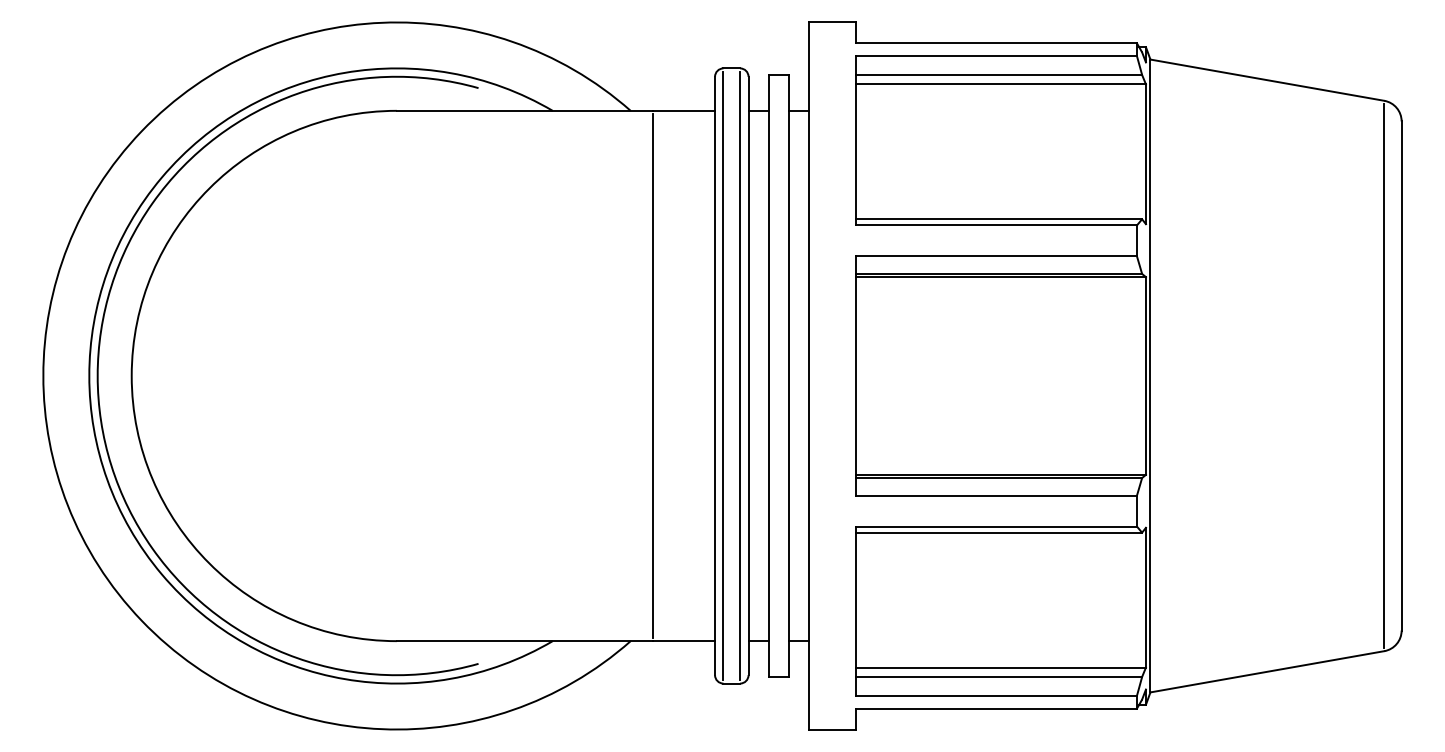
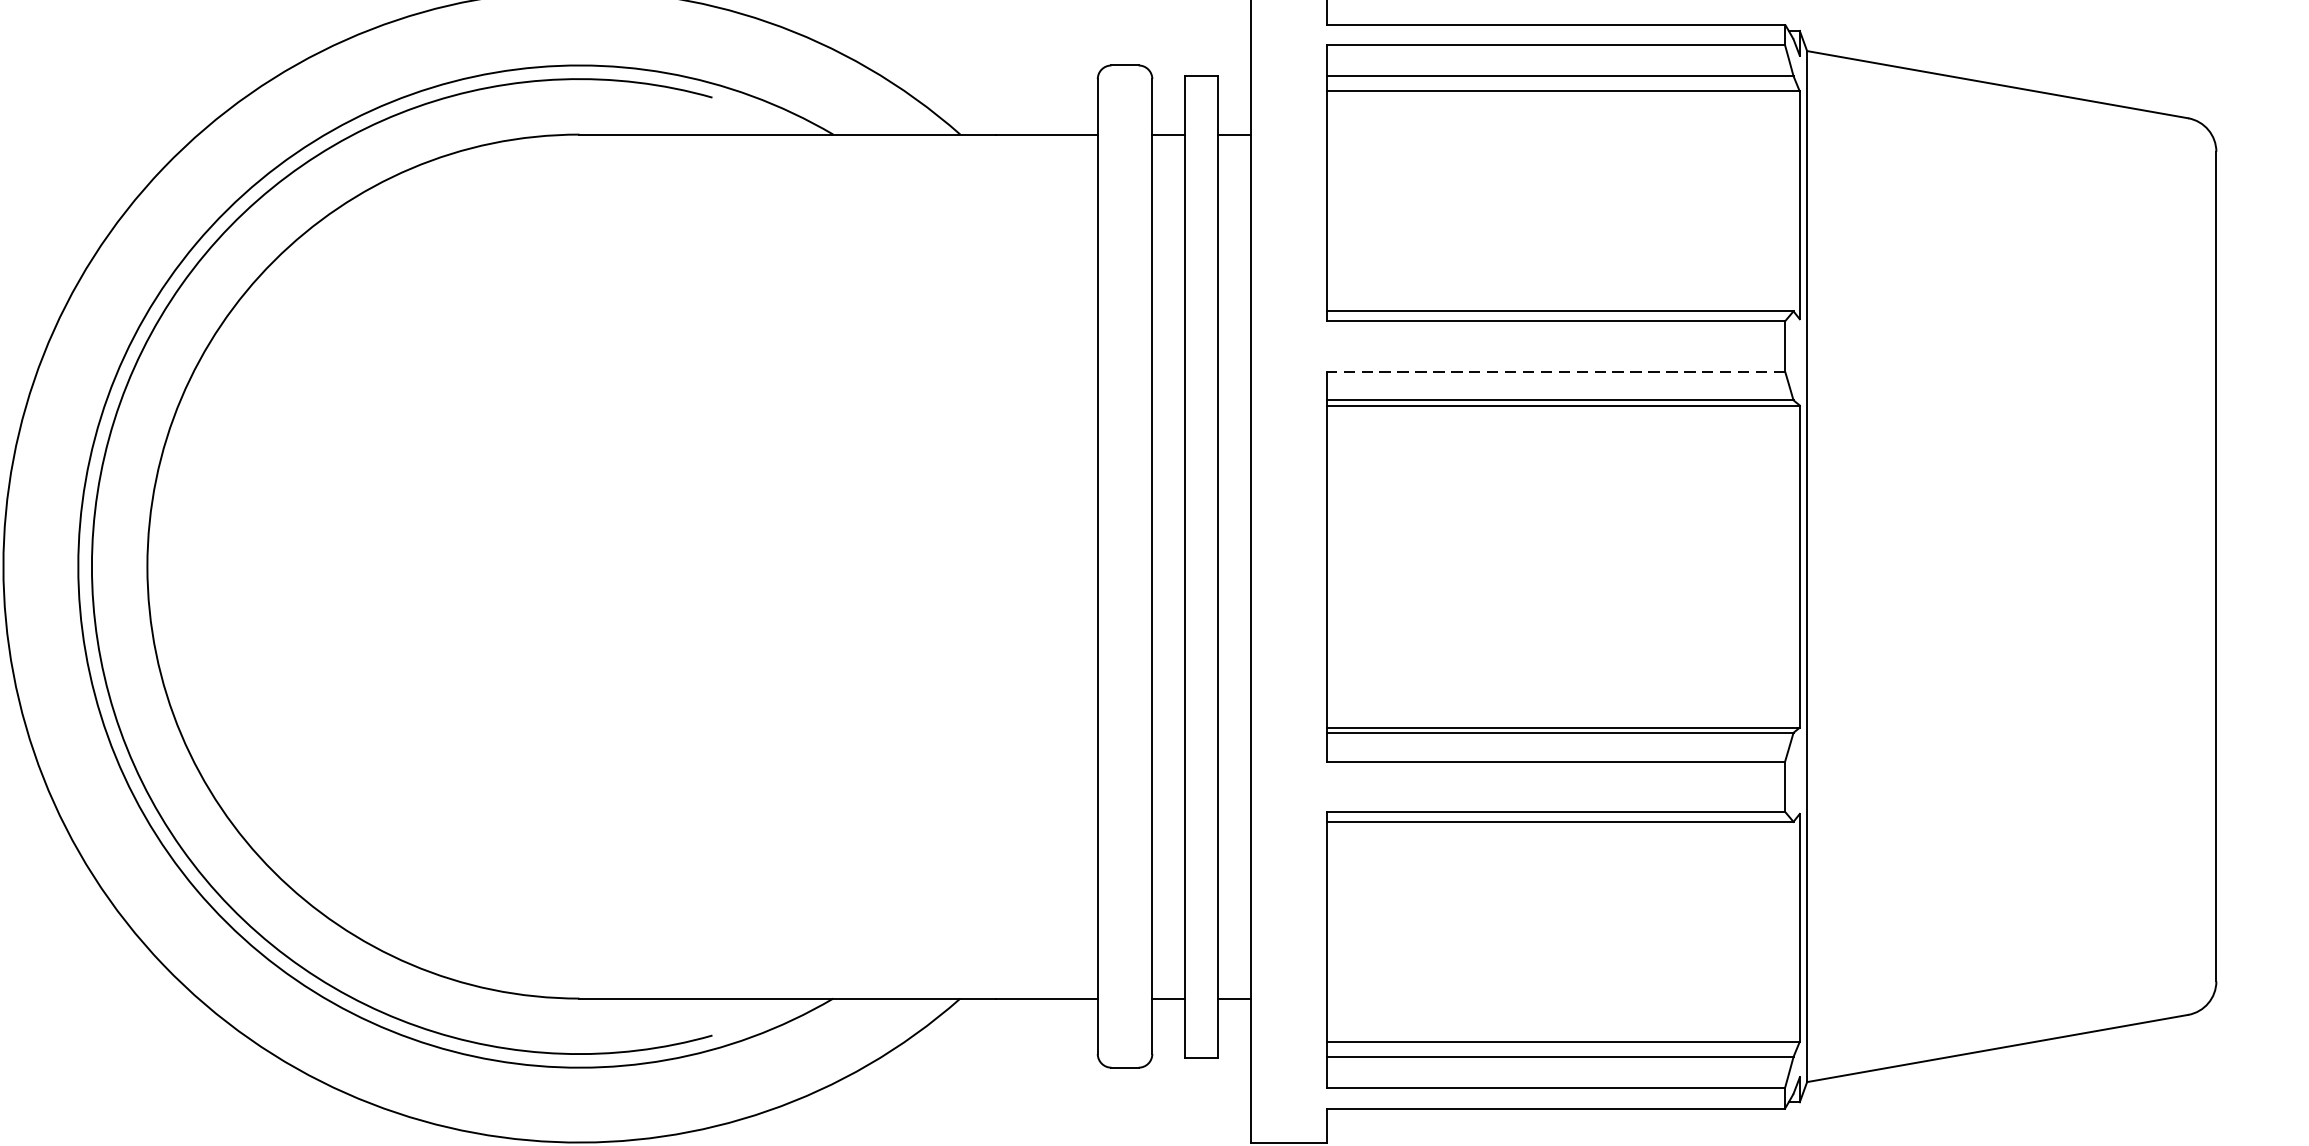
line: (995, 256) -> (1554, 371), solid -> dashed
line: (652, 375) -> (995, 565), removed
line: (723, 375) -> (1111, 565), removed
line: (740, 375) -> (1139, 565), removed
line: (1384, 375) -> (2188, 565), removed

